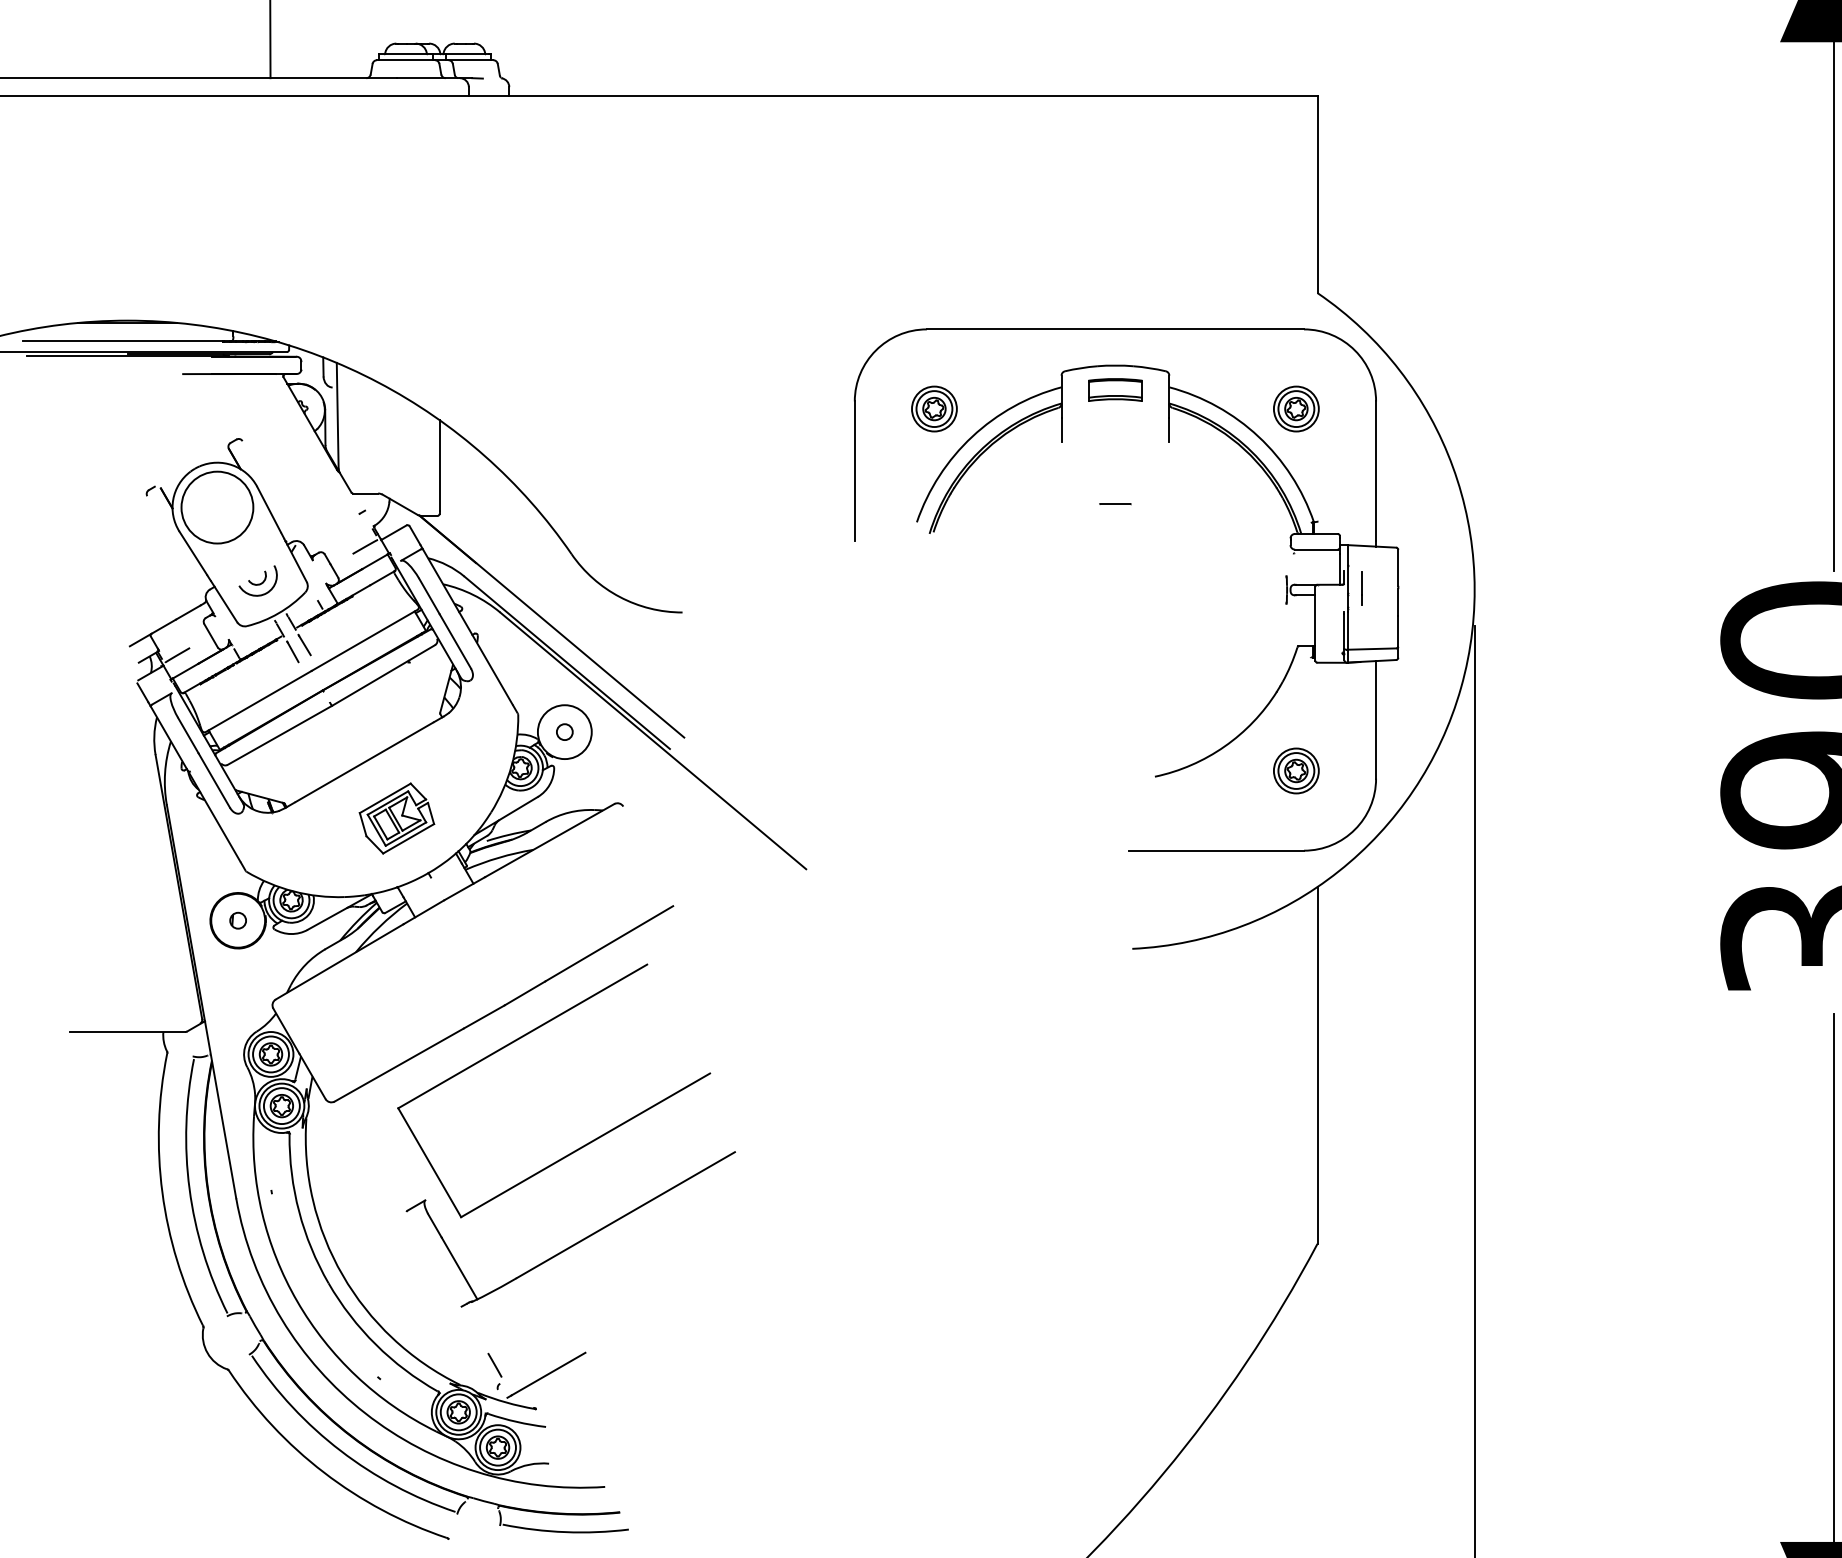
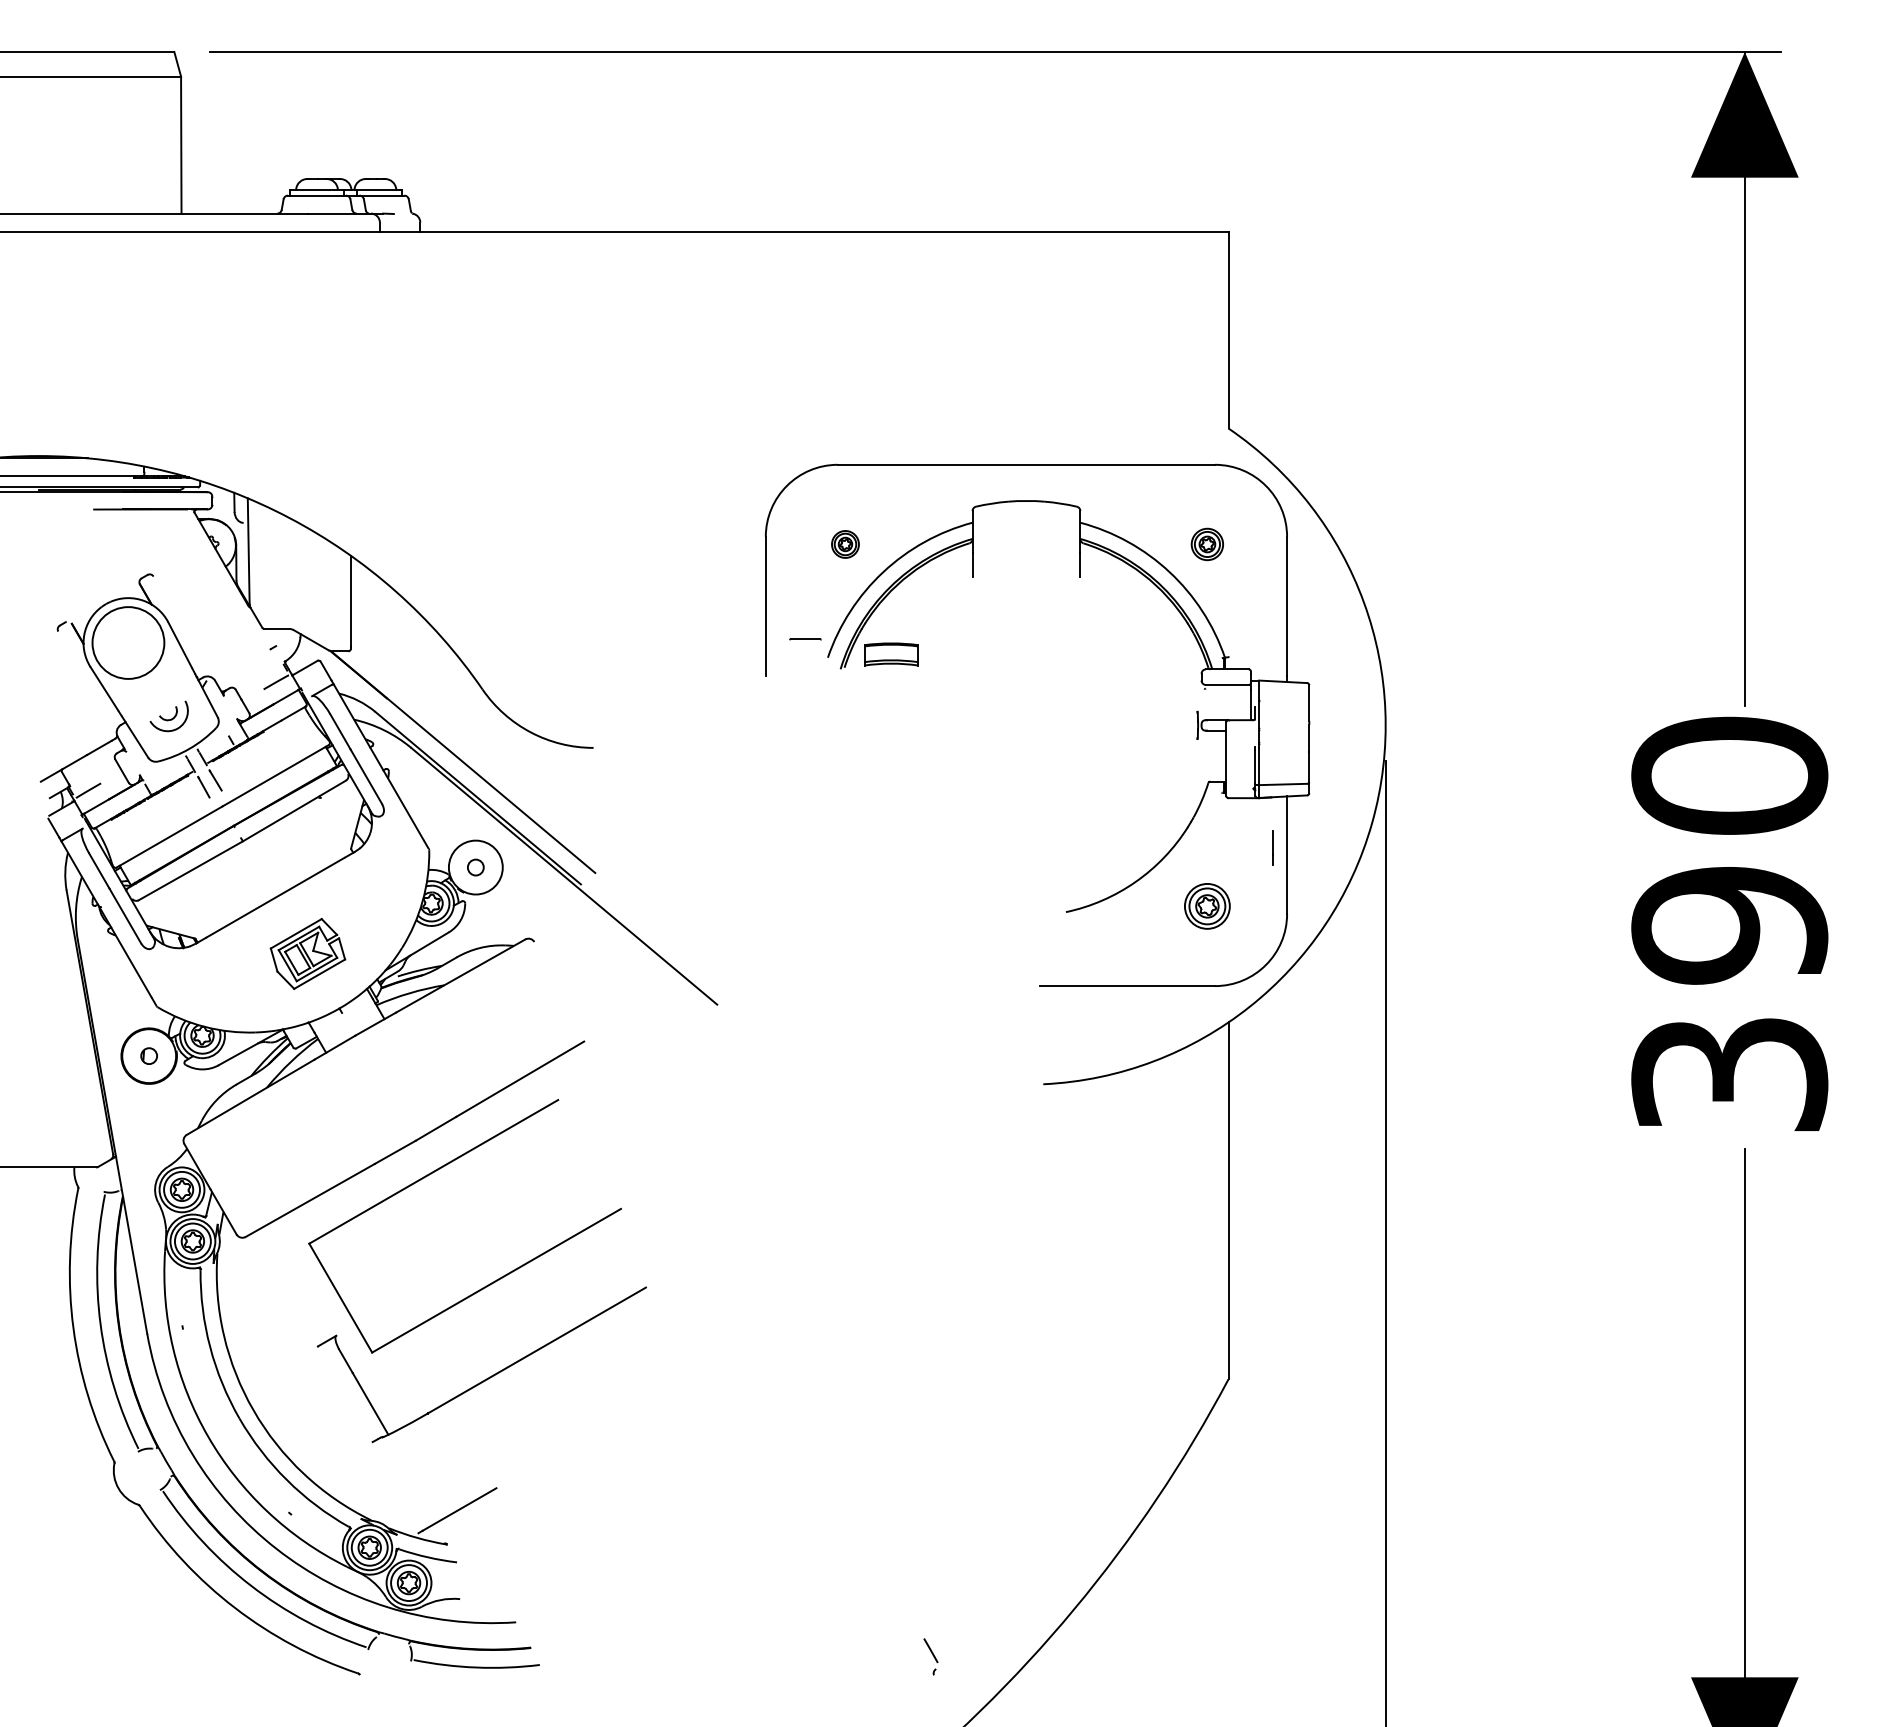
part: (1115, 390) -> (891, 654), moved
part: (934, 409) -> (845, 544), size x0.6
part: (1296, 409) -> (1207, 544), size x0.7
line: (1115, 504) -> (805, 639), moved
line: (1361, 588) -> (1272, 847), moved
part: (494, 1371) -> (930, 1656), moved

